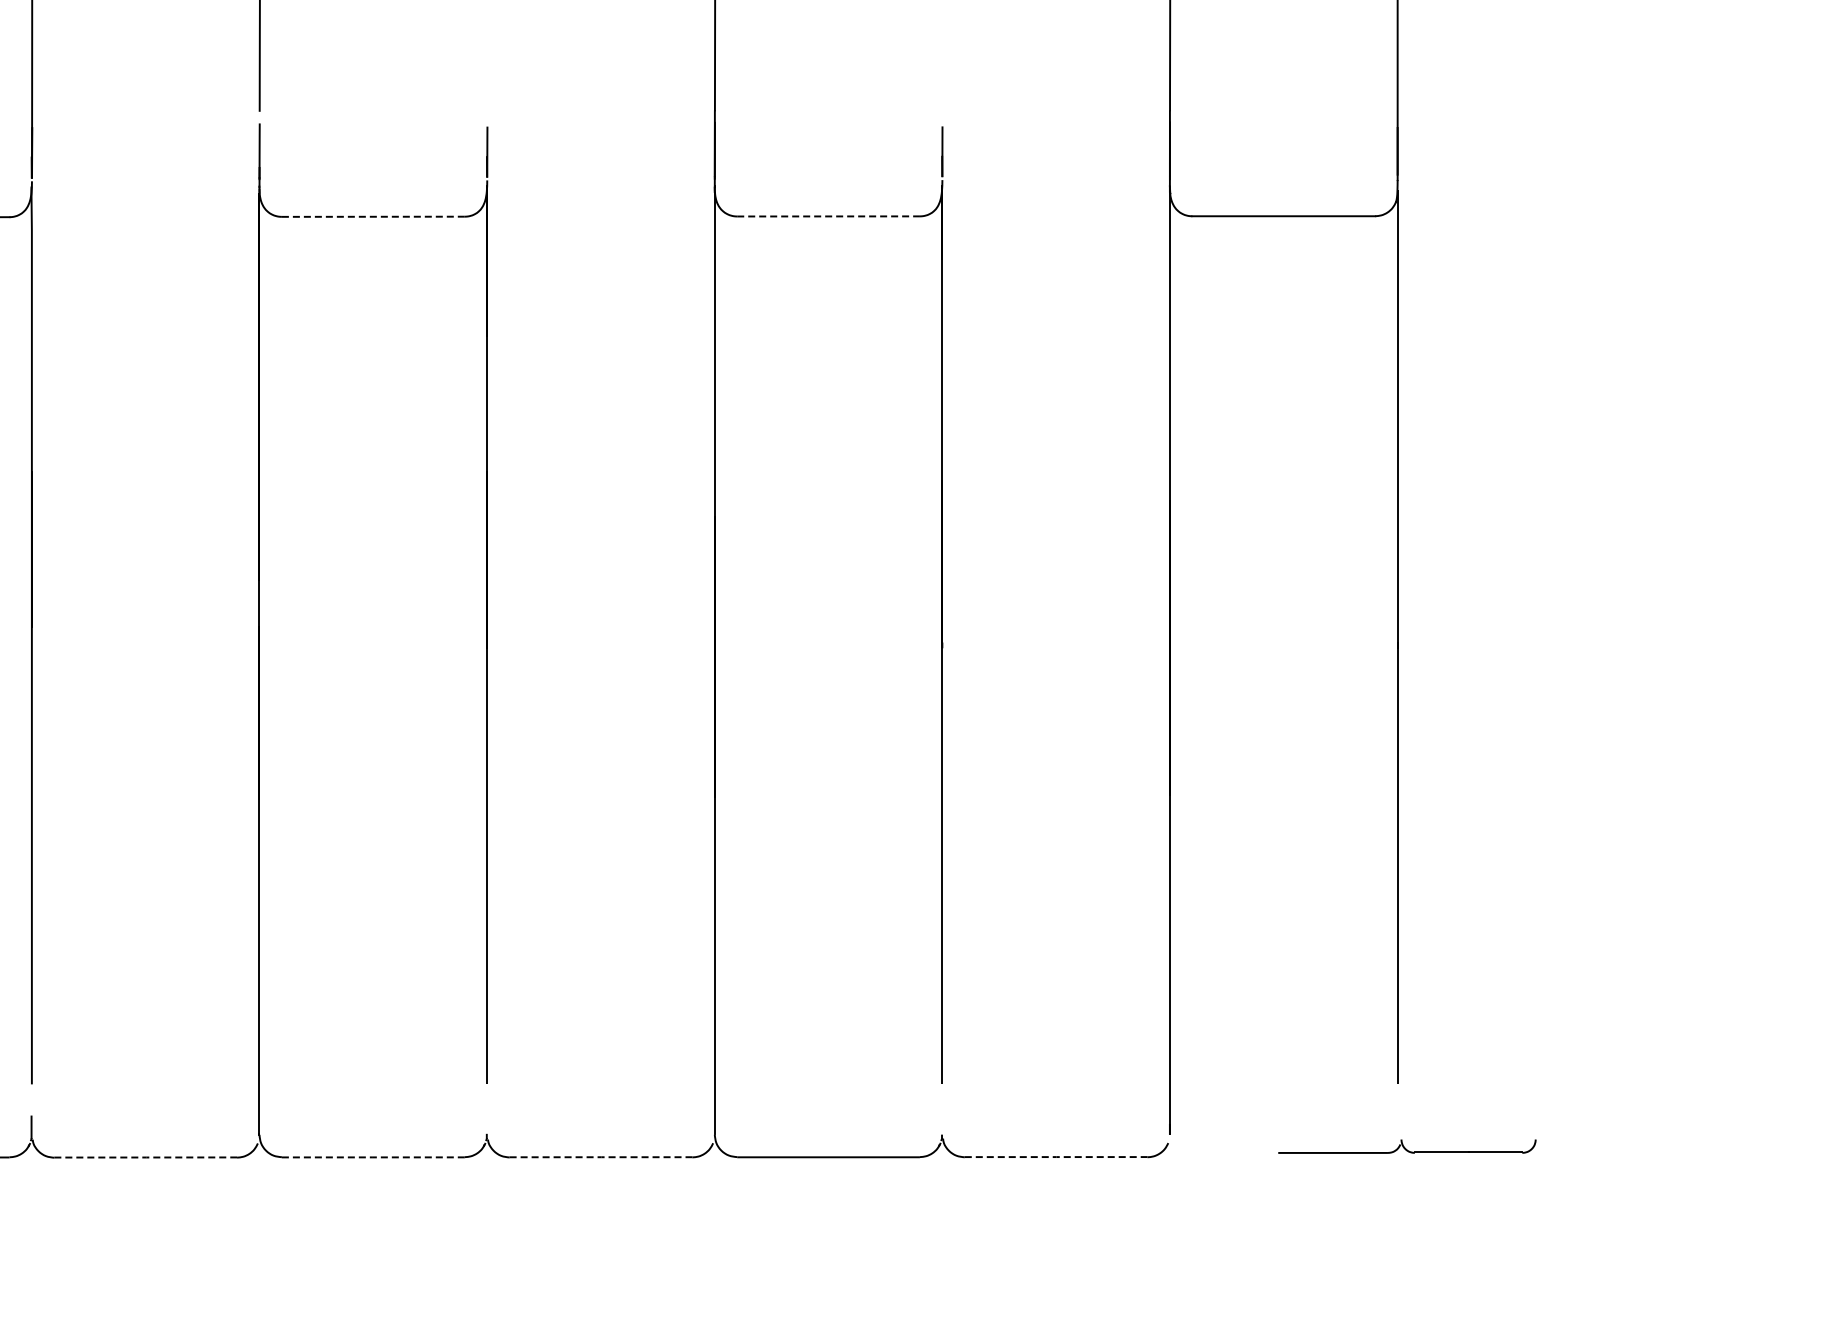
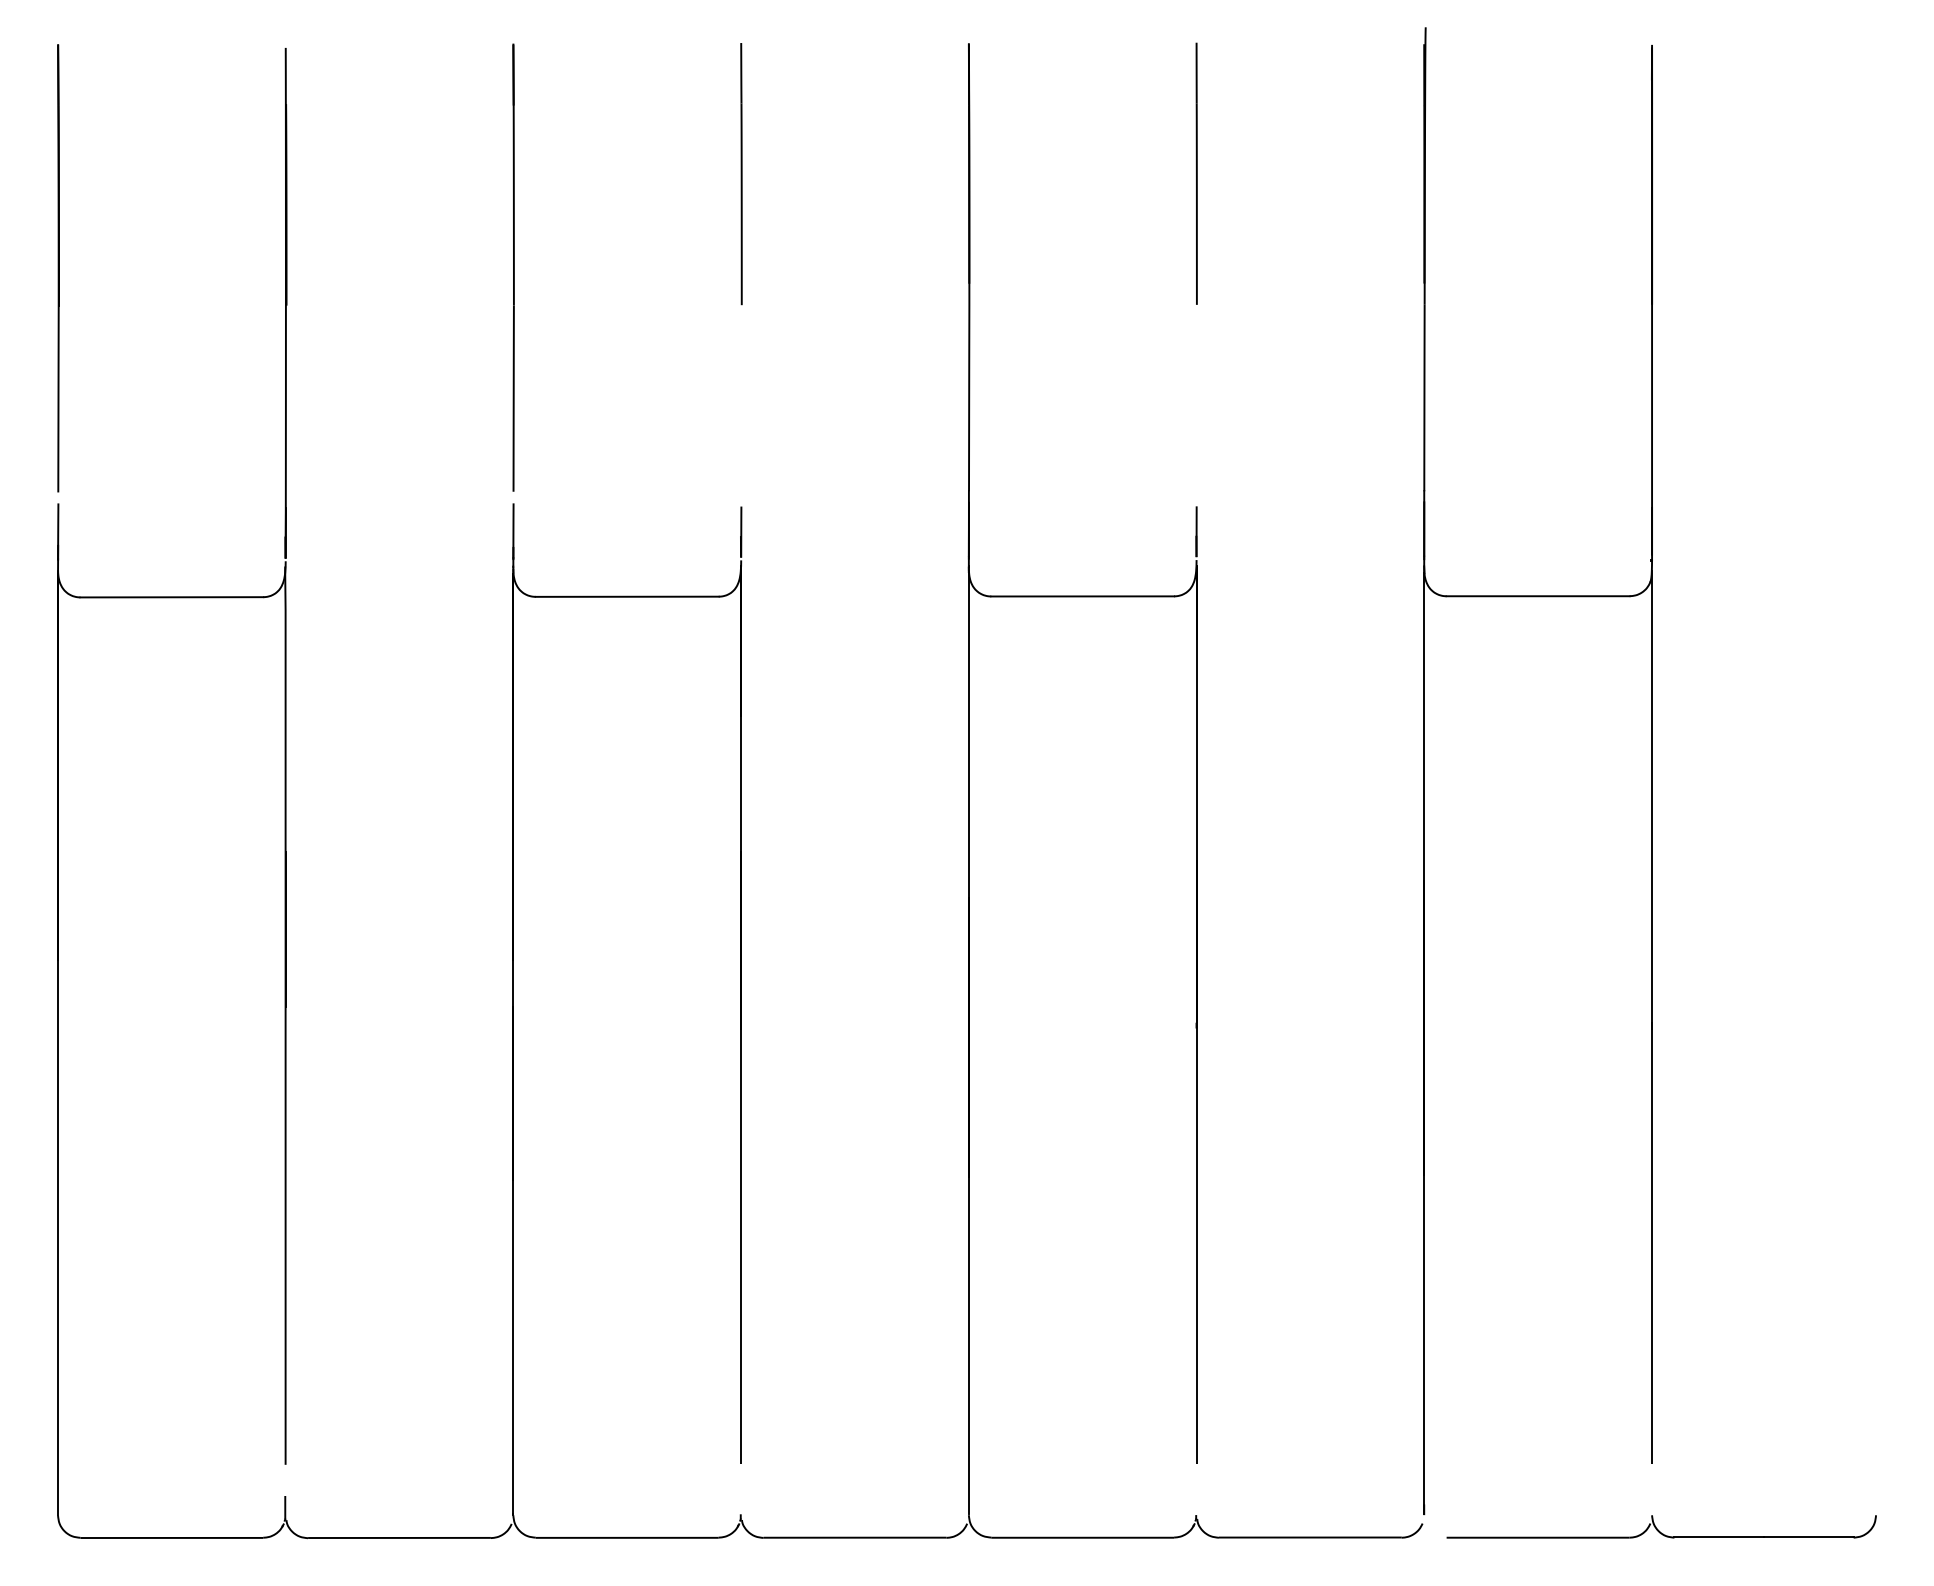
line: (373, 216) -> (627, 596), dashed -> solid
line: (829, 216) -> (1083, 596), dashed -> solid
part: (1407, 1146) -> (1661, 1526), size x1.67
line: (146, 1157) -> (400, 1537), dashed -> solid
line: (372, 1157) -> (626, 1537), dashed -> solid
line: (601, 1157) -> (855, 1537), dashed -> solid
line: (1056, 1157) -> (1310, 1537), dashed -> solid

